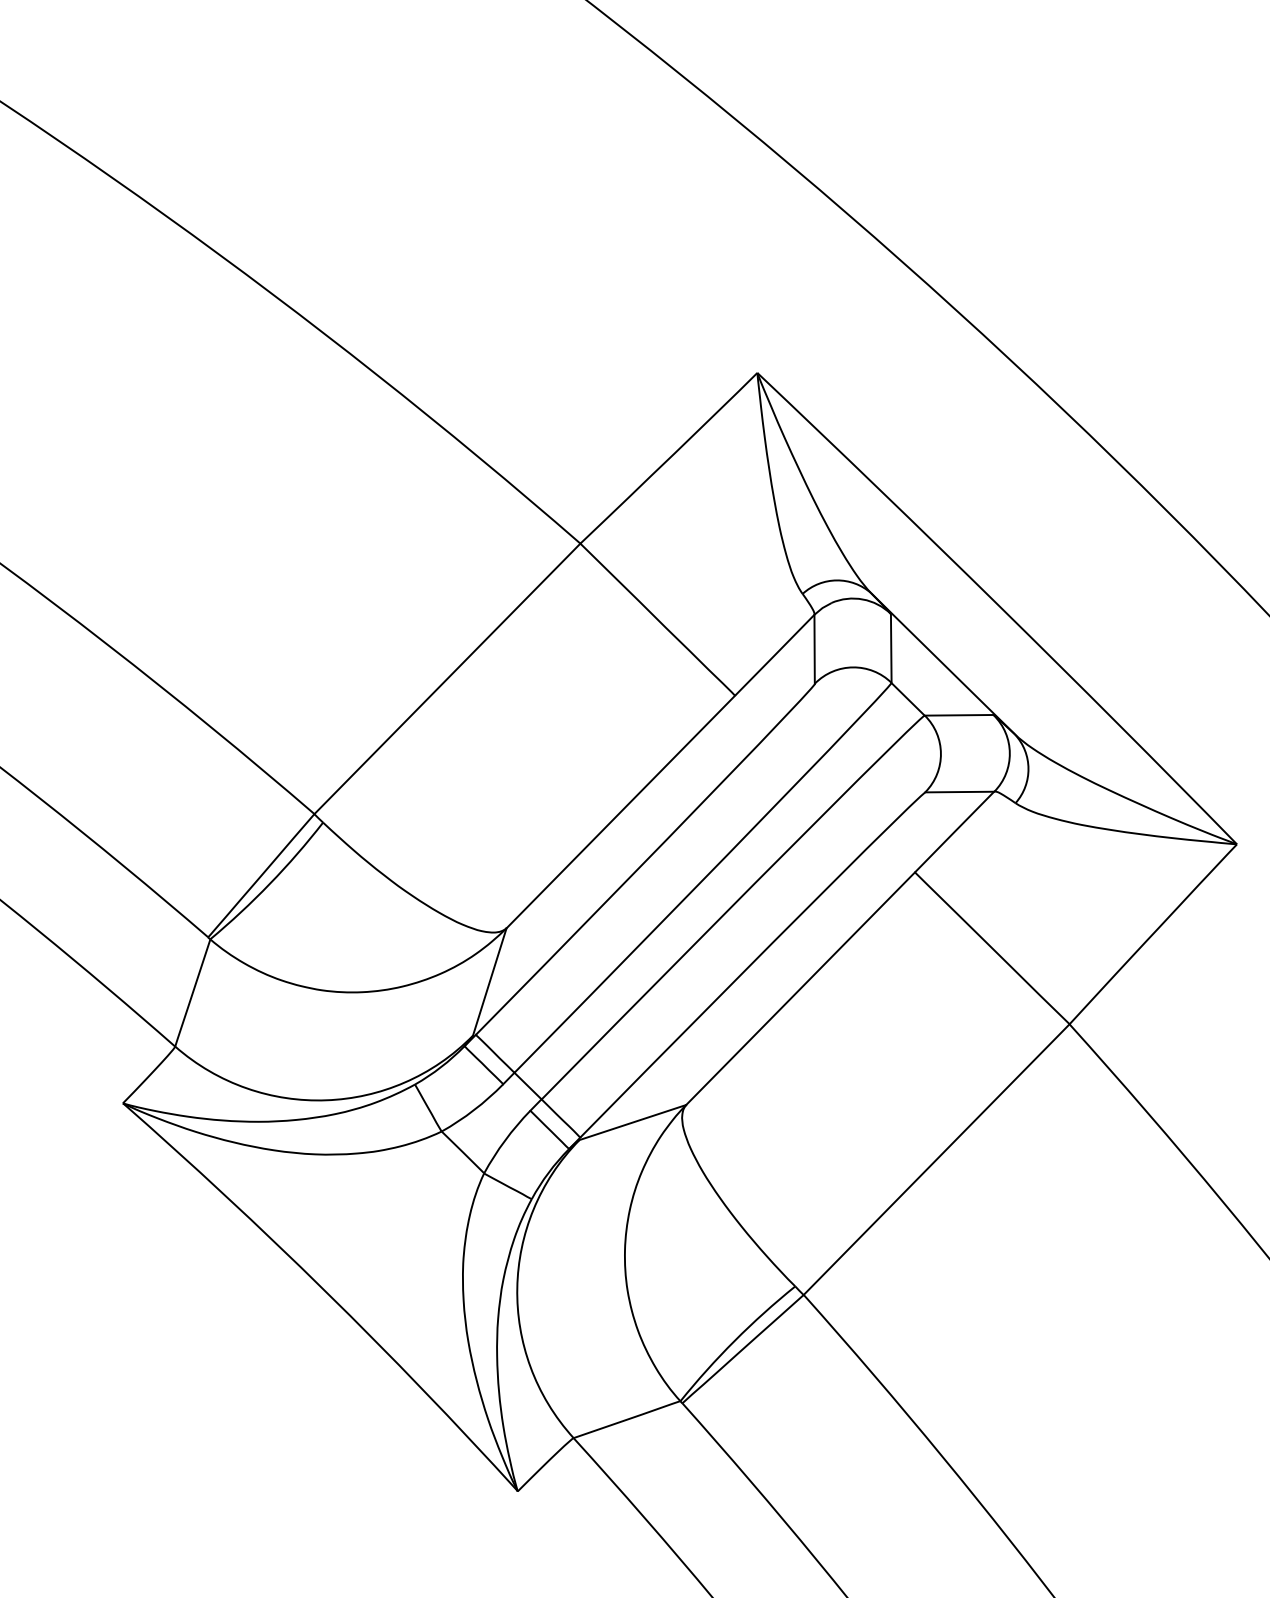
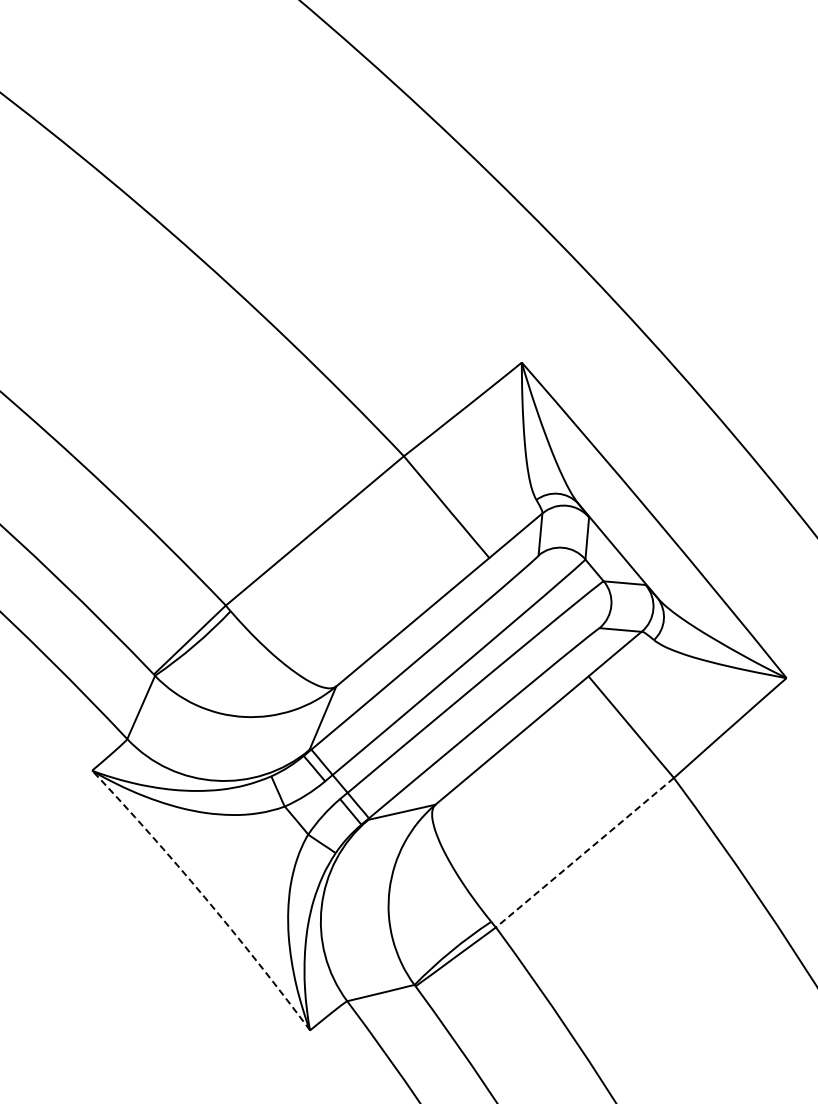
line: (936, 1160) -> (584, 853), solid -> dashed
arc: (325, 1291) -> (204, 897), solid -> dashed

